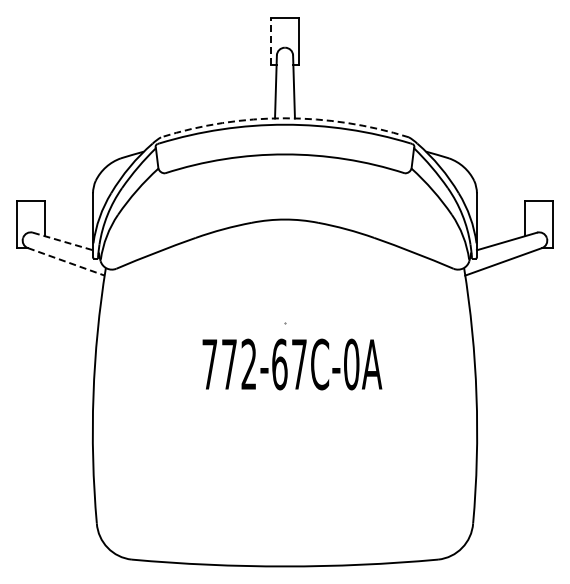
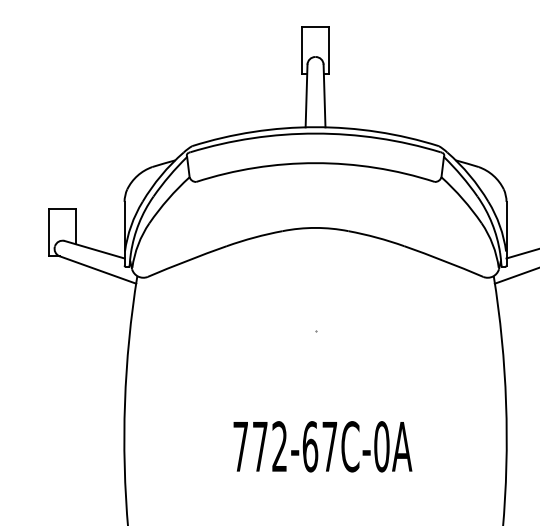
line: (271, 41) -> (302, 50), dashed -> solid
arc: (285, 118) -> (316, 127), dashed -> solid
line: (63, 241) -> (95, 249), dashed -> solid
line: (66, 261) -> (98, 269), dashed -> solid
text: (292, 364) -> (323, 446), moved

